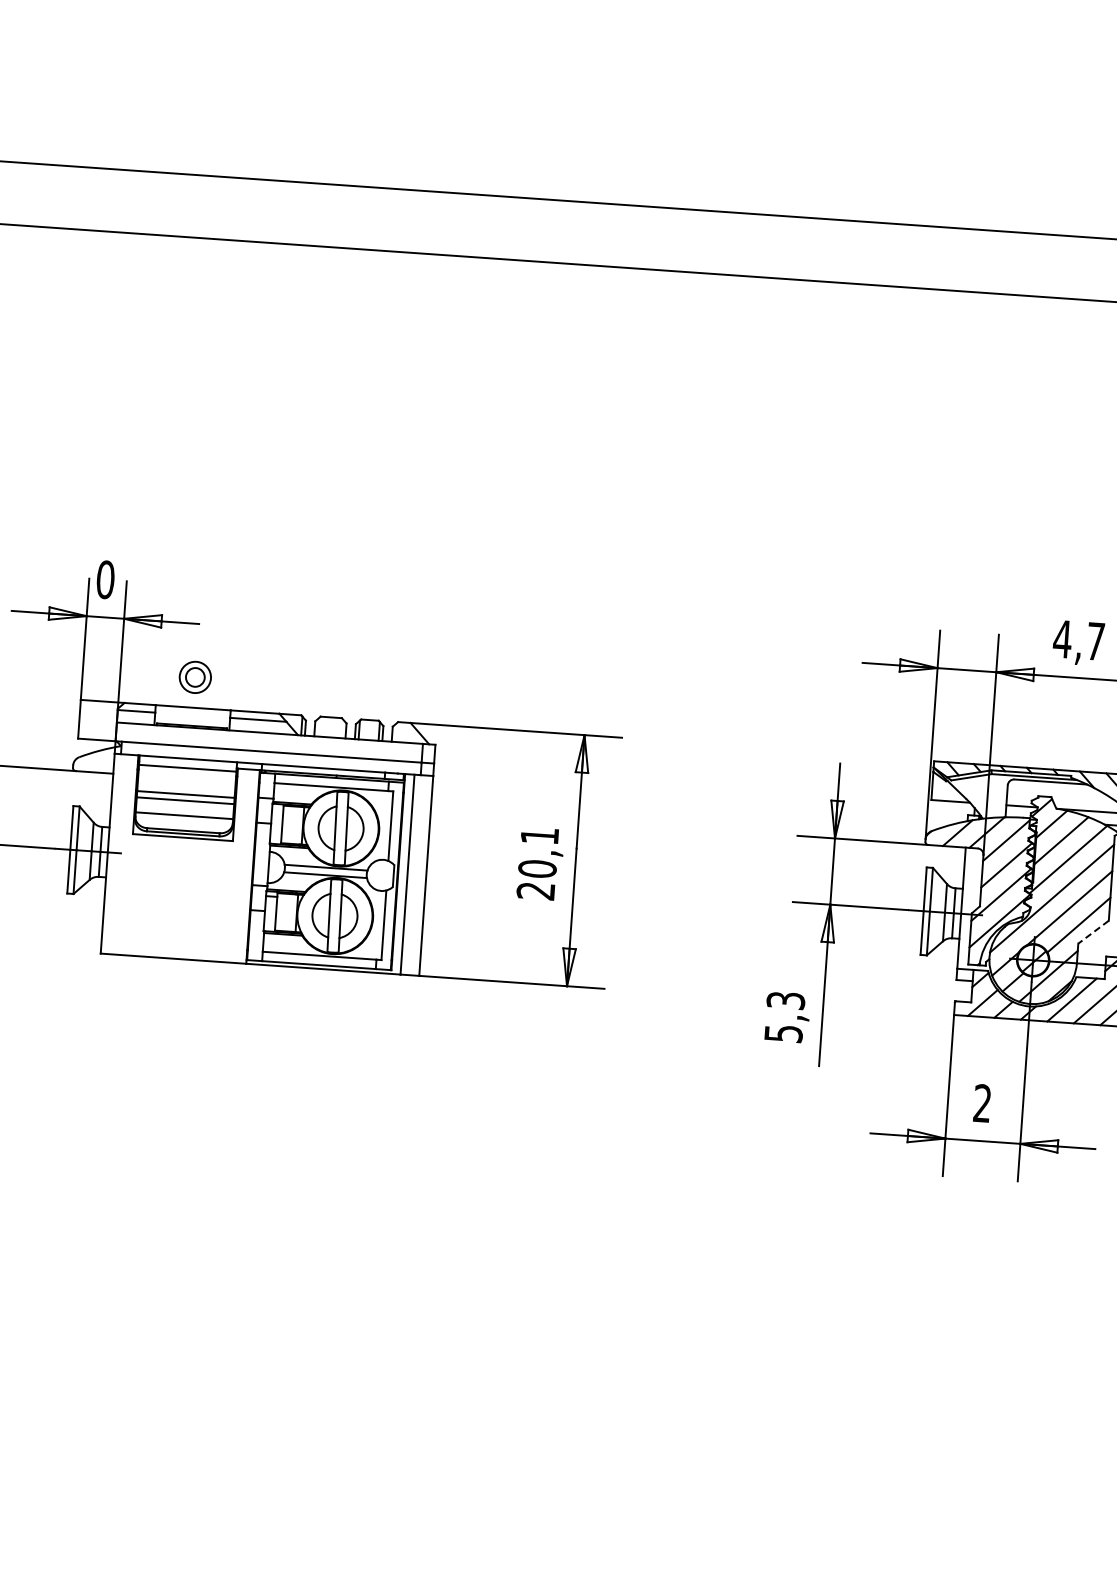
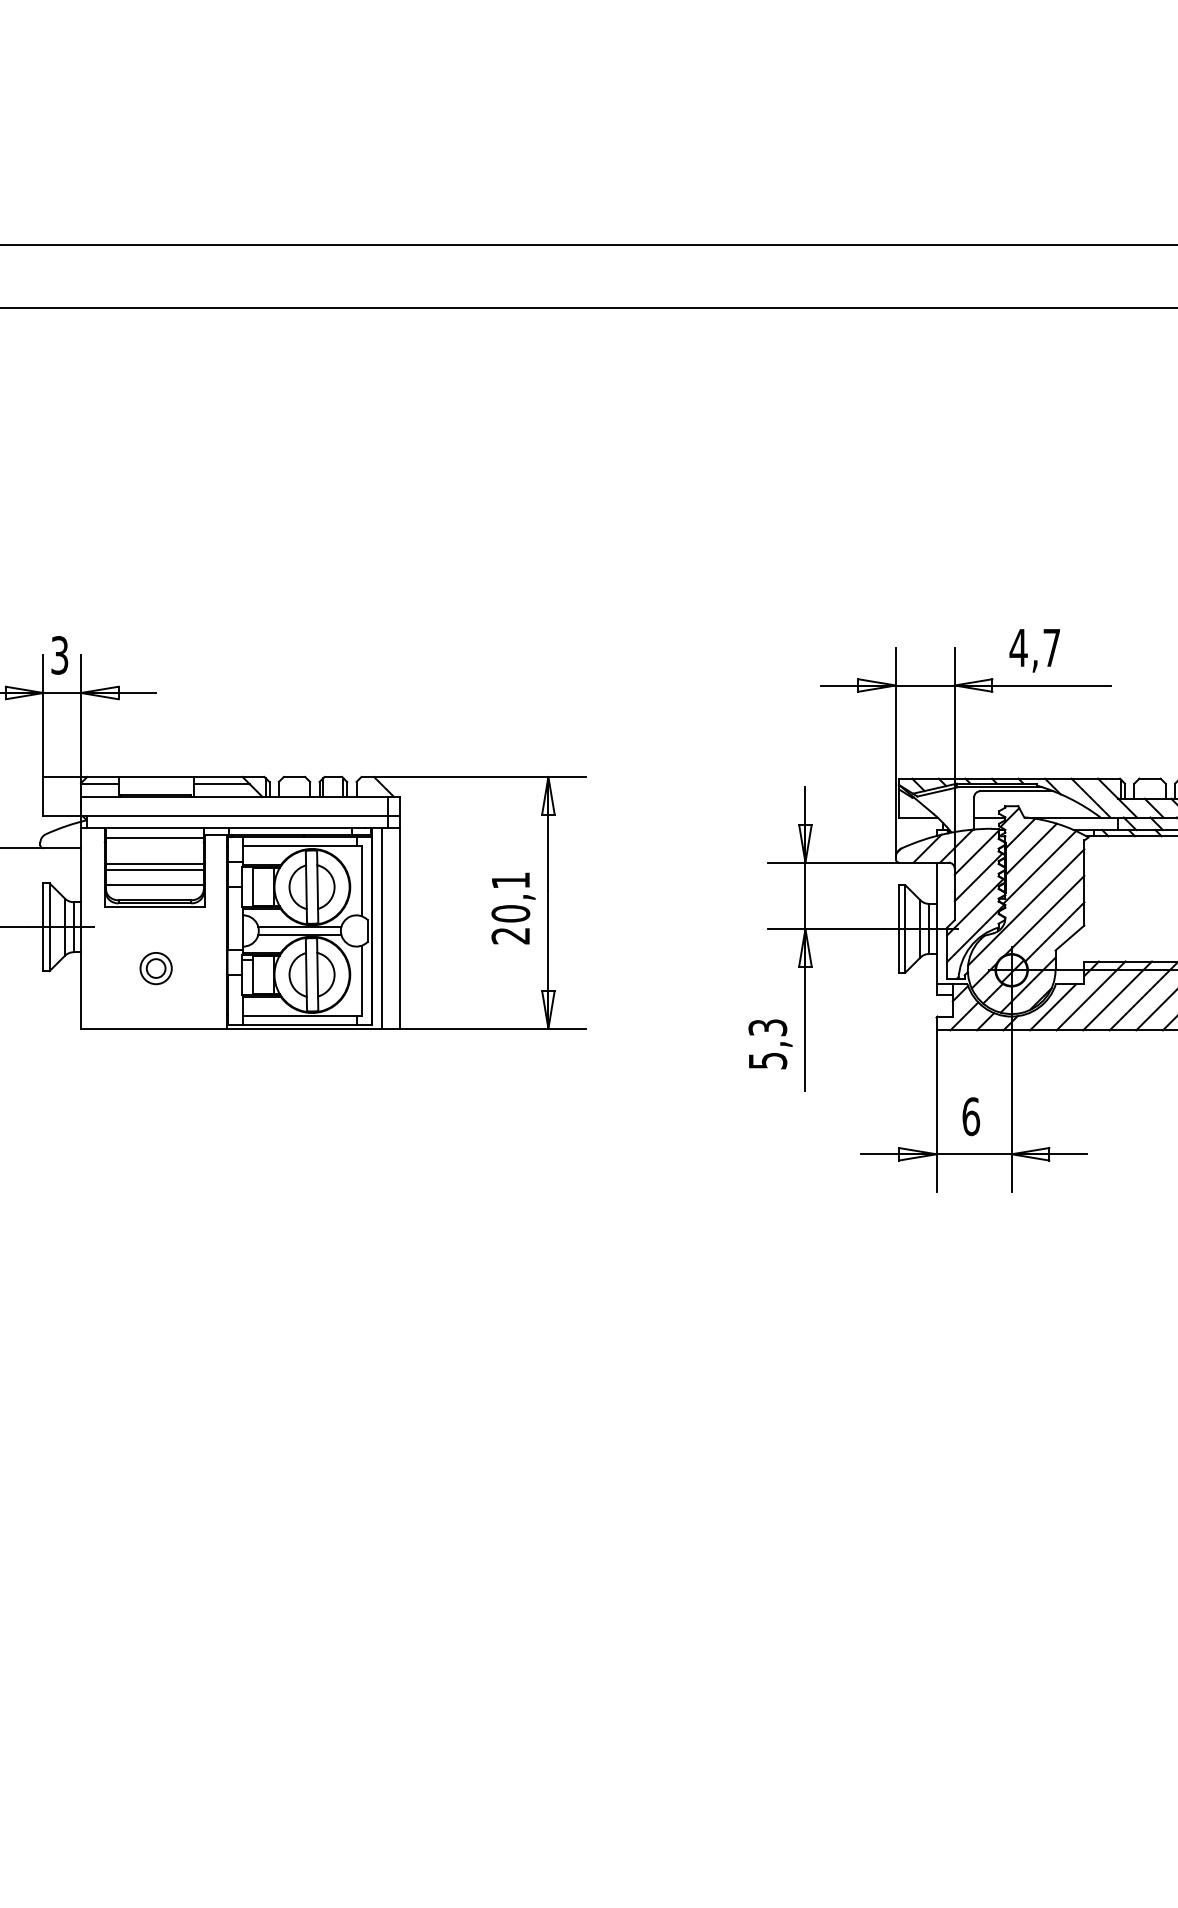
text: (105, 579) -> (59, 655), 0 -> 3
part: (194, 677) -> (155, 968), moved
line: (1093, 932) -> (1069, 938), dashed -> solid
text: (982, 1103) -> (971, 1116), 2 -> 6

